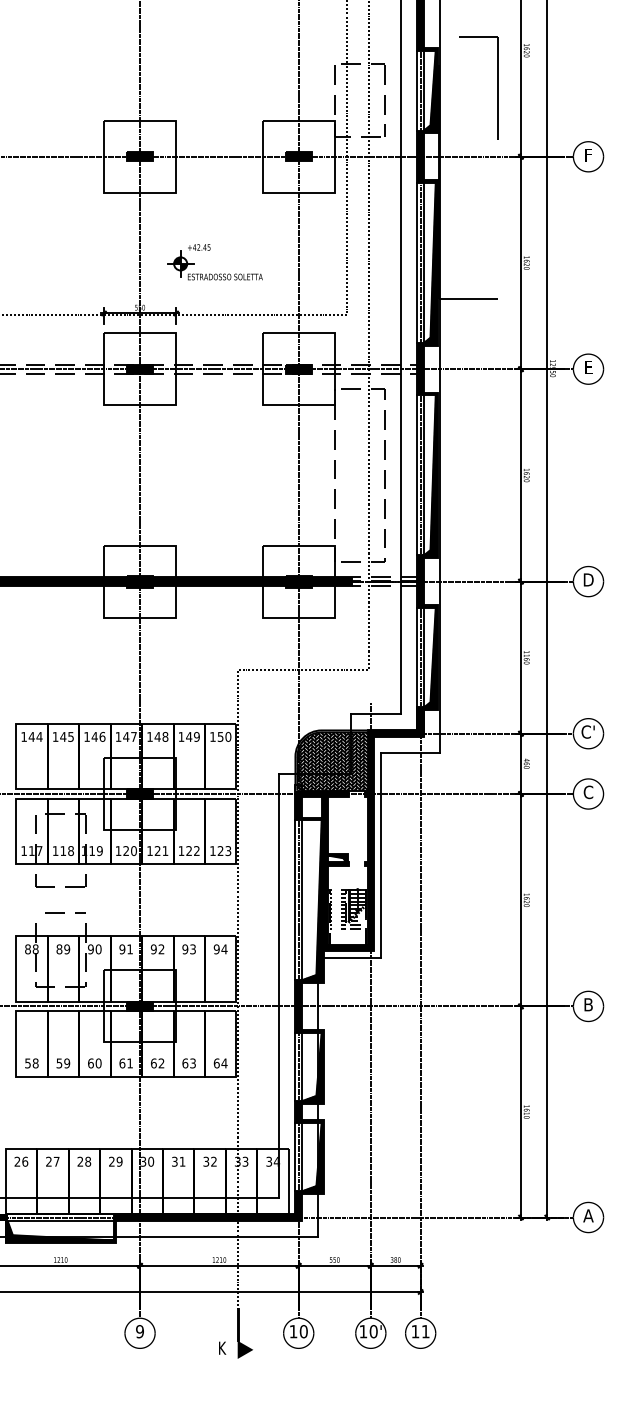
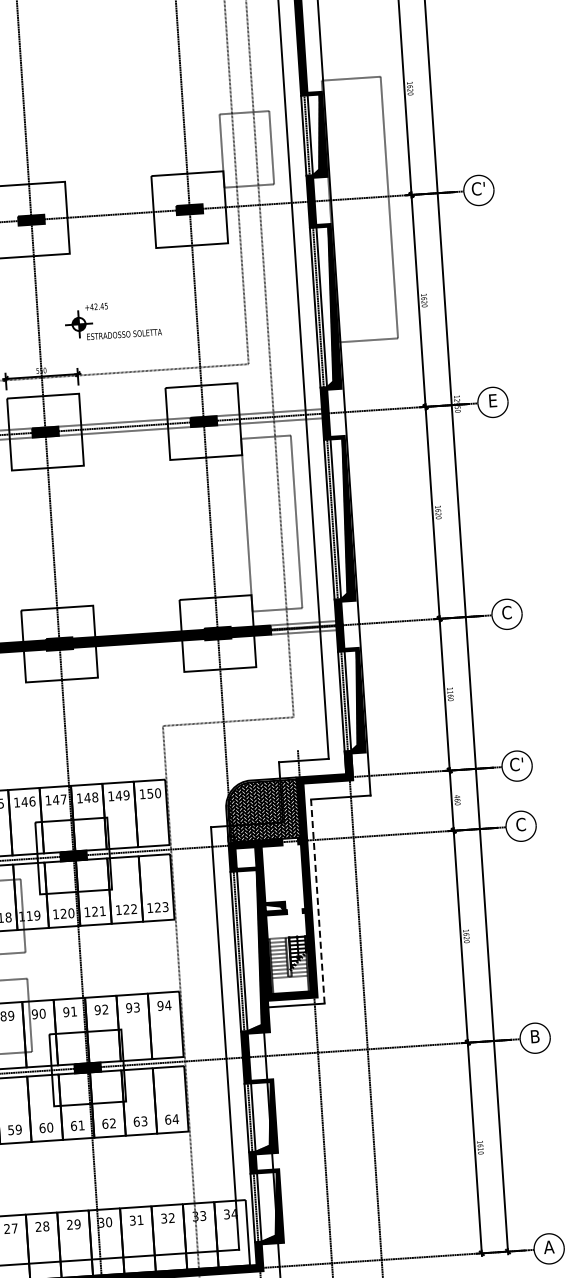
text: (587, 154) -> (477, 188), F -> C'
text: (588, 579) -> (506, 612), D -> C
line: (380, 855) -> (317, 901), solid -> dashed

